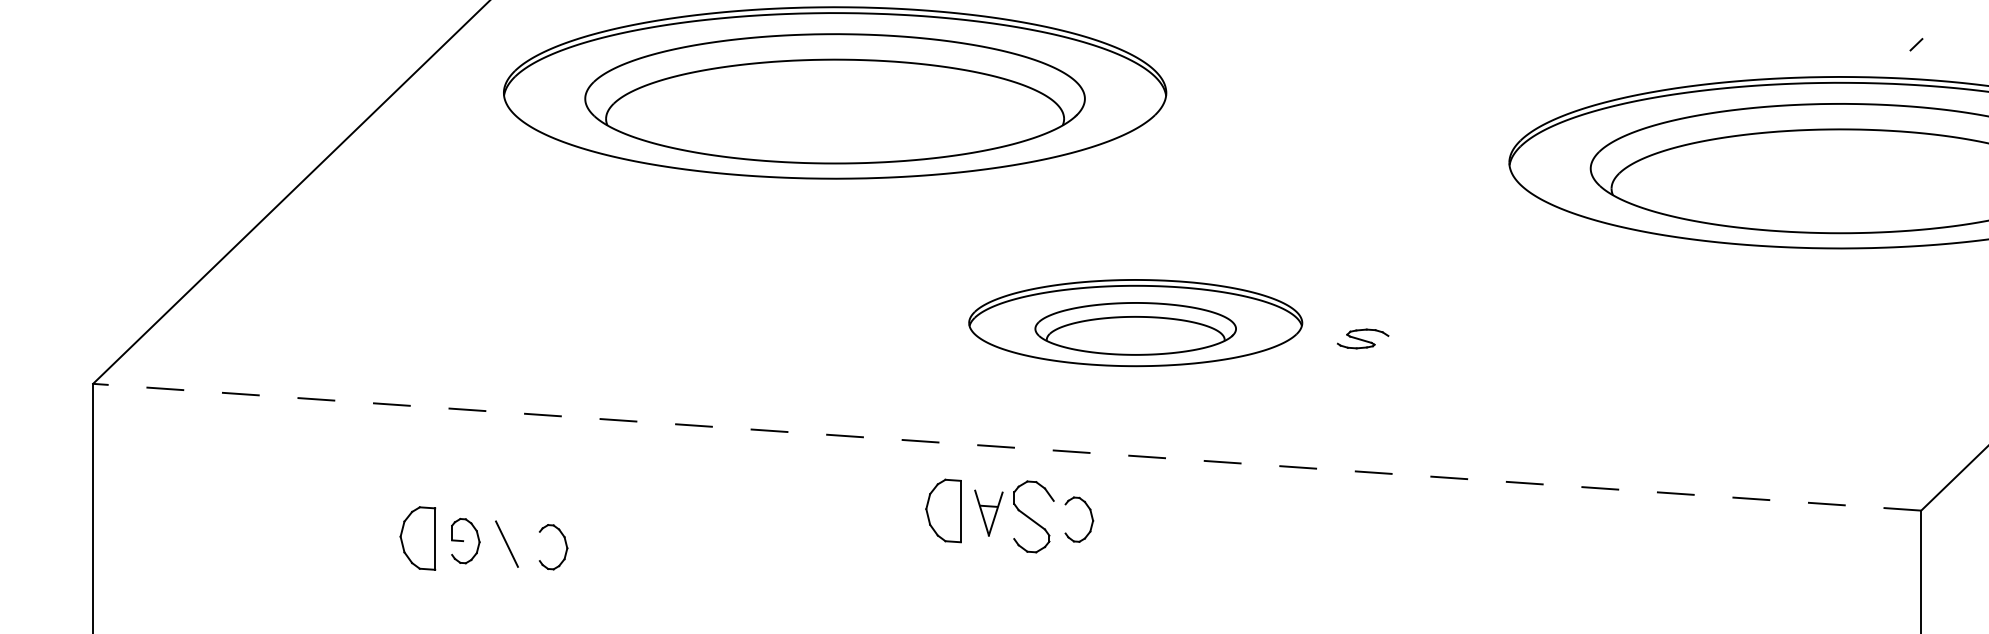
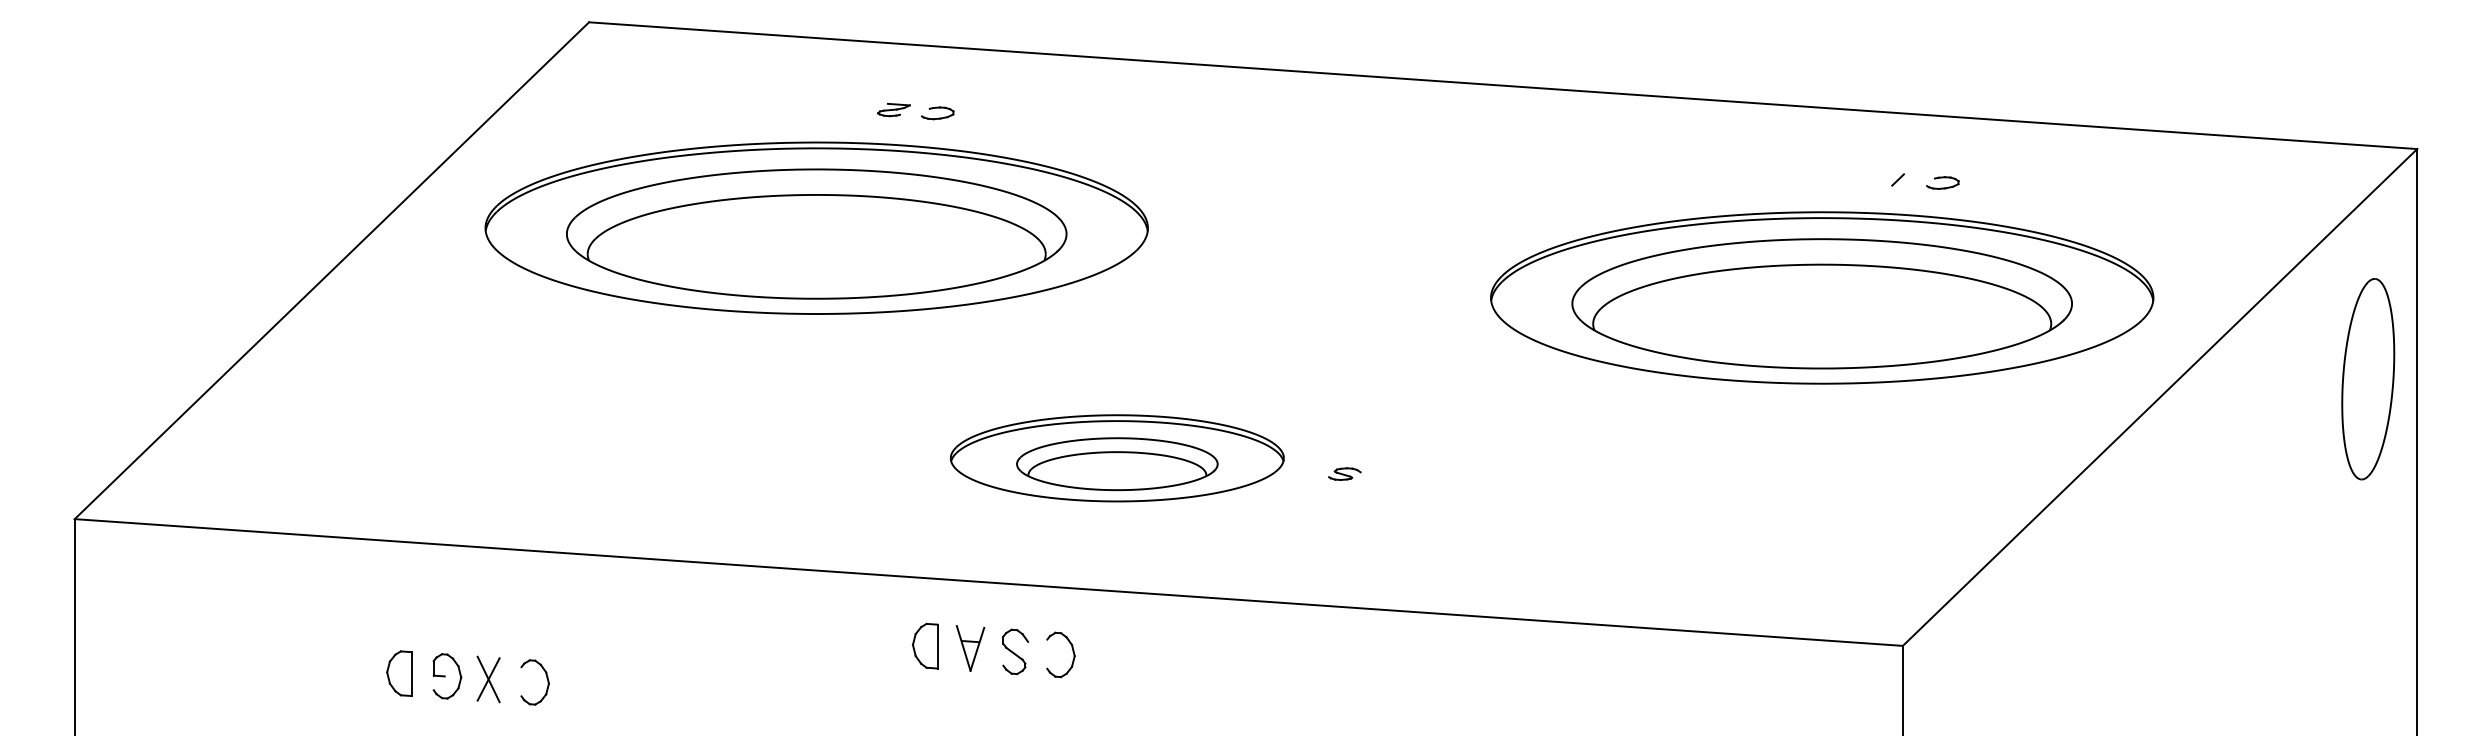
part: (1960, 47) -> (1942, 182), added
part: (1362, 338) -> (1344, 473), size x0.62
line: (1006, 447) -> (988, 582), dashed -> solid
part: (943, 510) -> (925, 645), size x0.71
part: (1033, 516) -> (1015, 651), size x0.62
part: (417, 538) -> (399, 673), size x0.71
line: (506, 544) -> (488, 679), added

